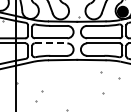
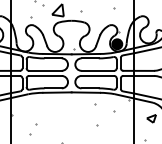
line: (52, 42) -> (46, 75), dashed -> solid

